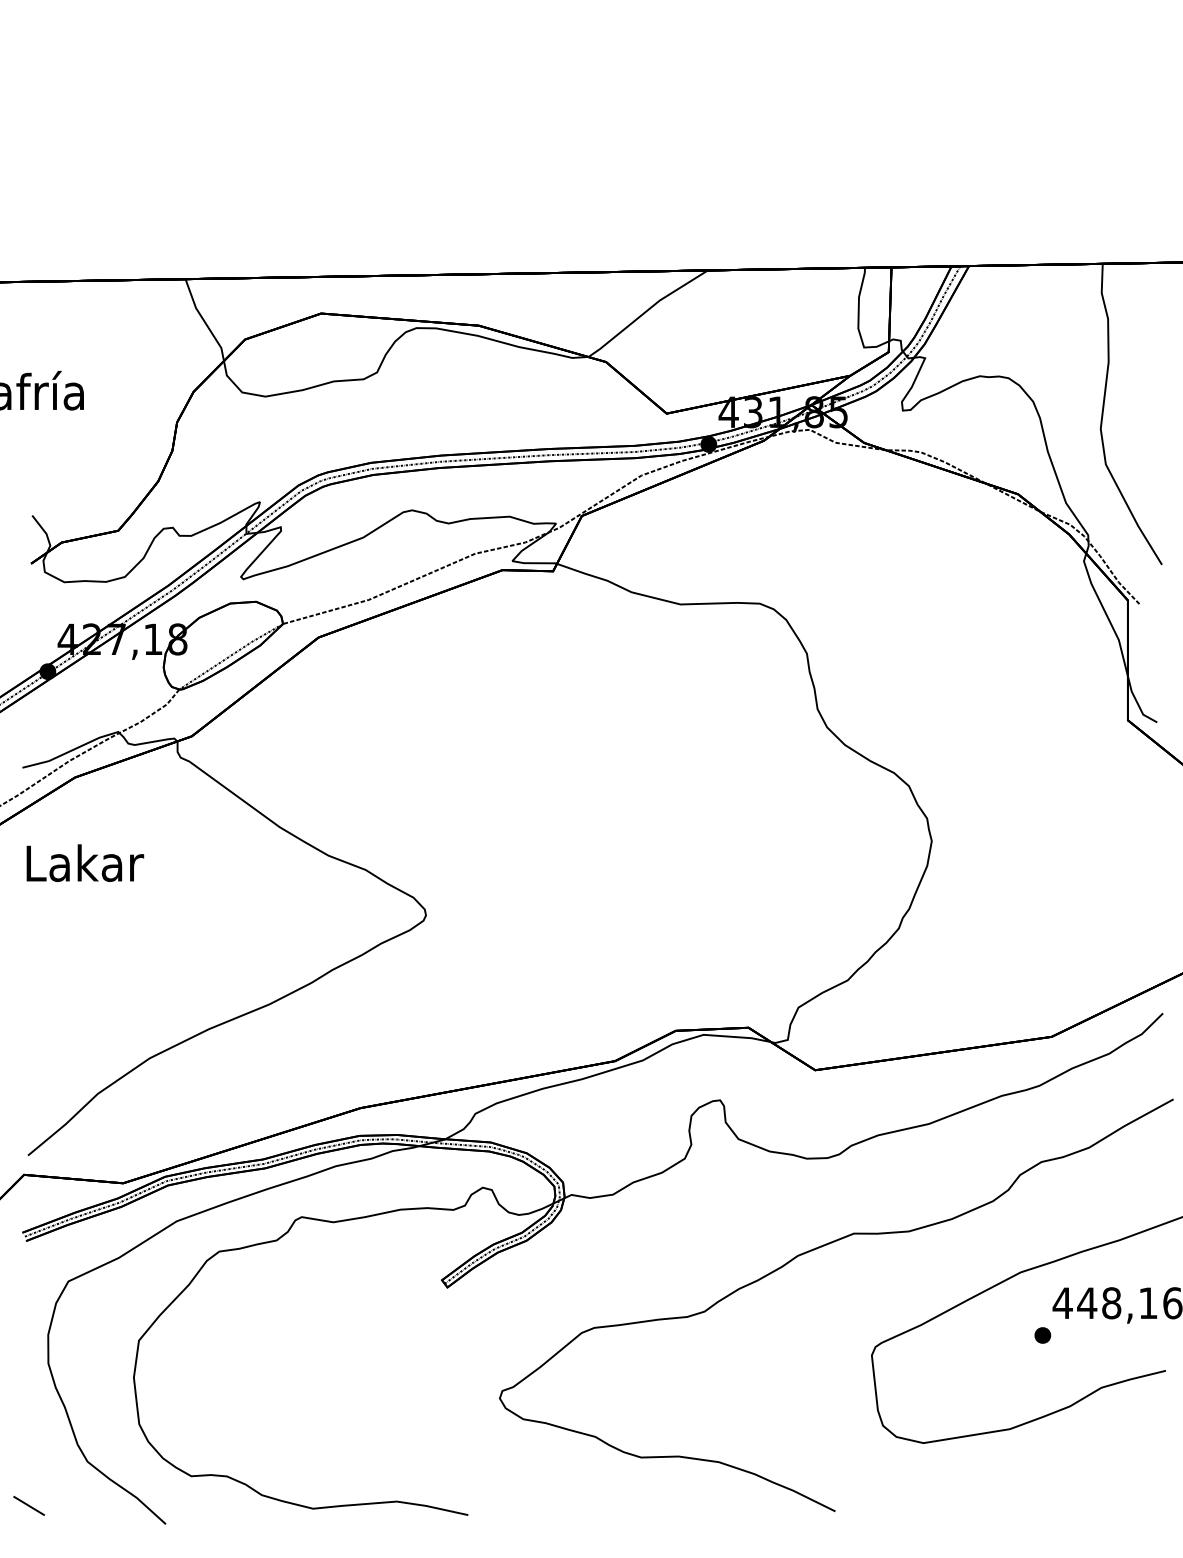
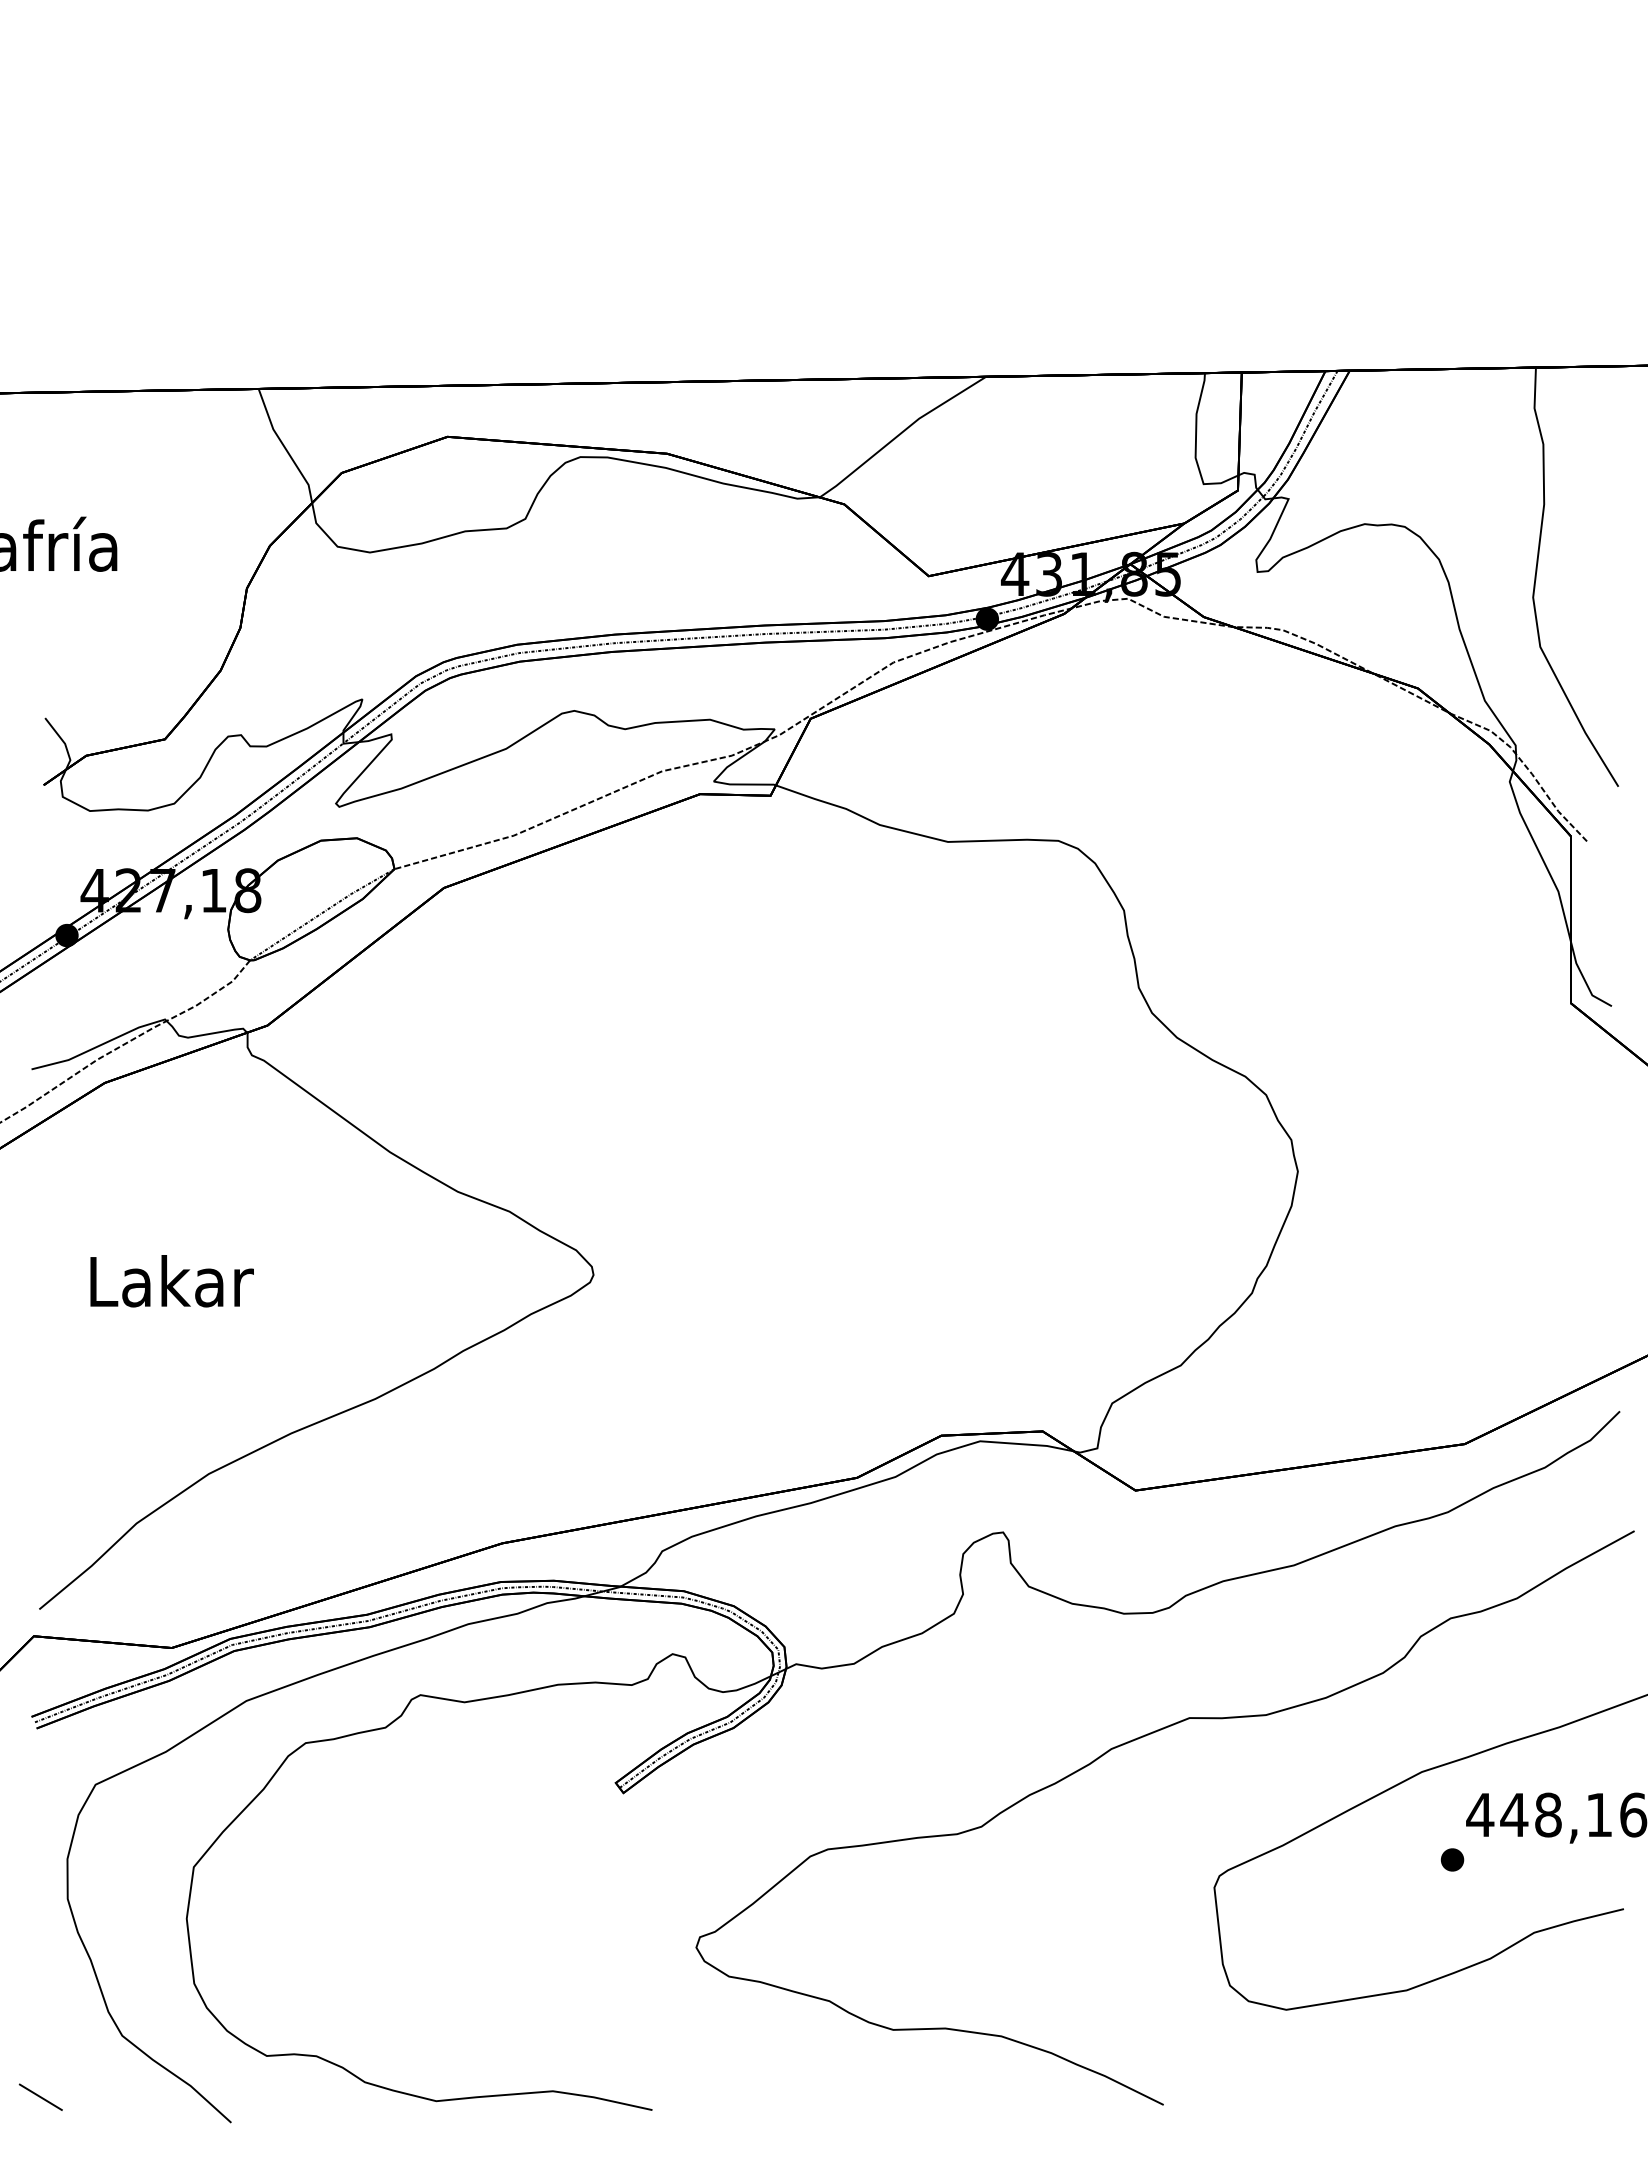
text: (84, 863) -> (171, 1281), moved

